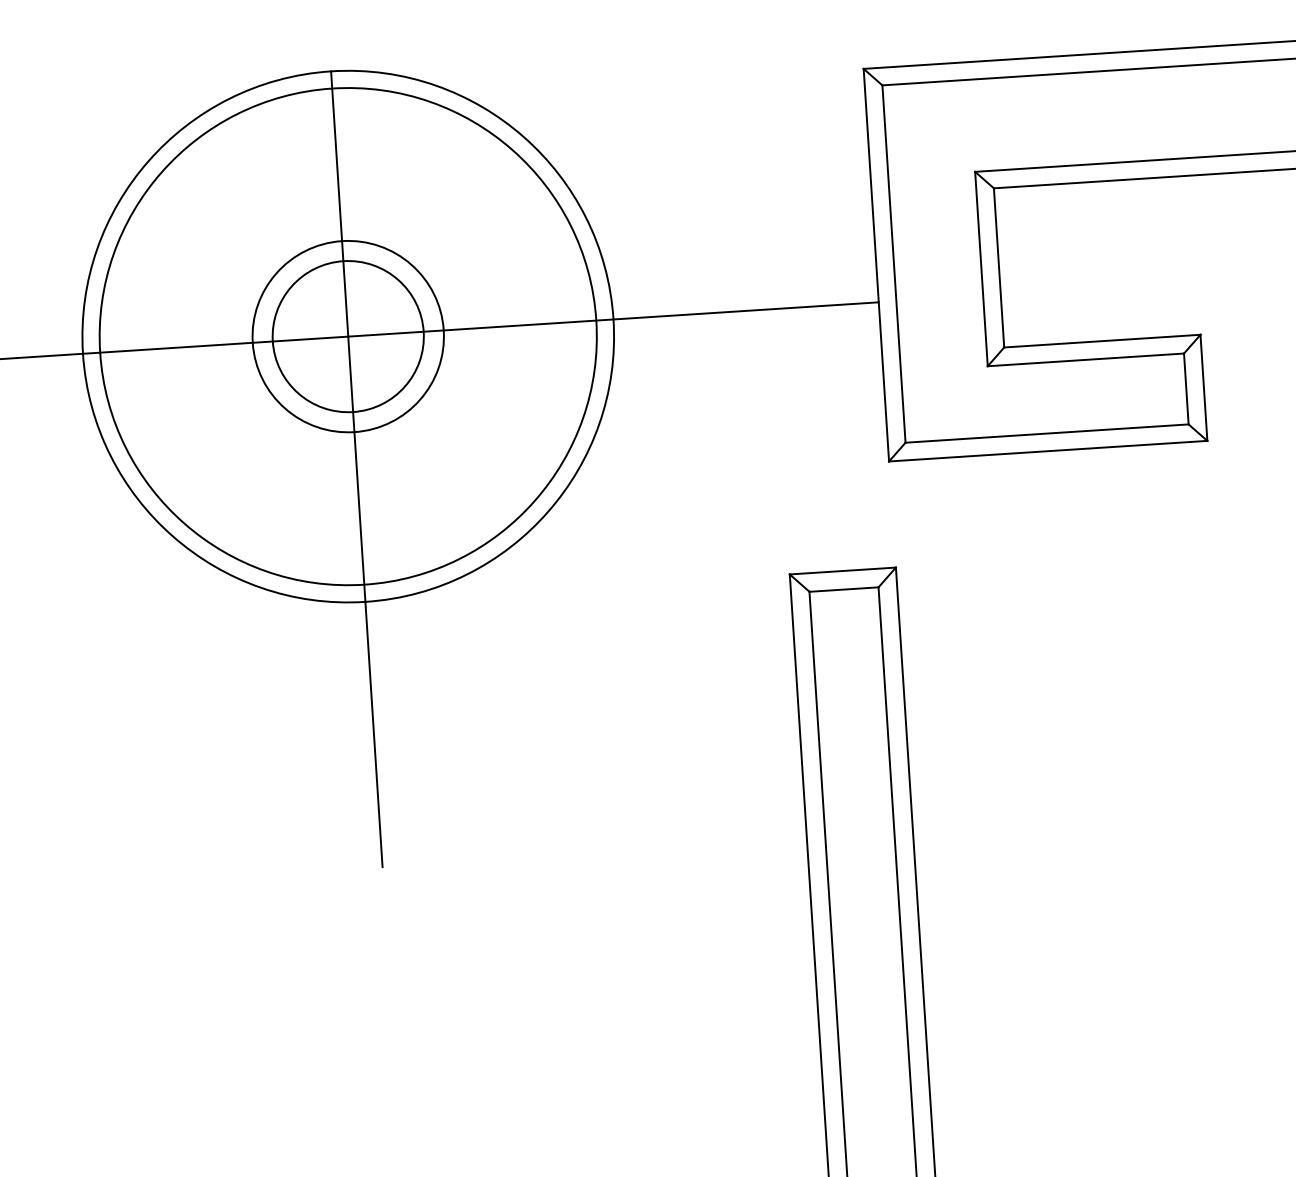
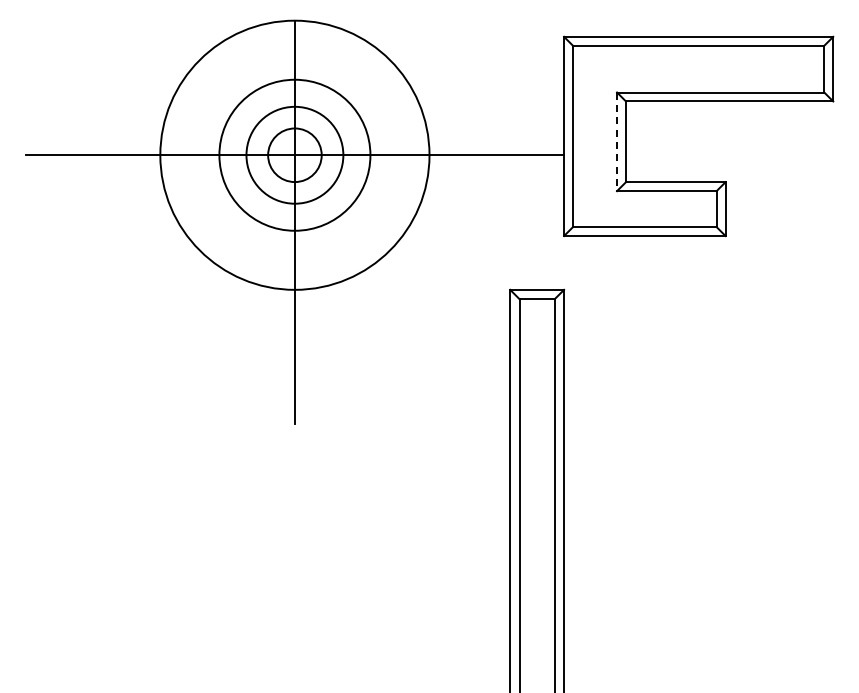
line: (982, 270) -> (617, 142), solid -> dashed
circle: (347, 337) -> (294, 155), size x0.6
circle: (347, 337) -> (294, 155), size x0.7

